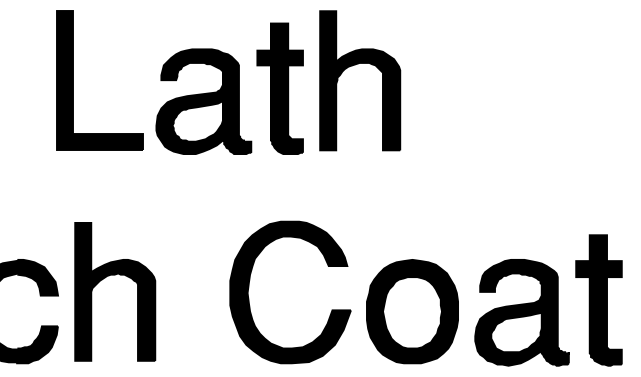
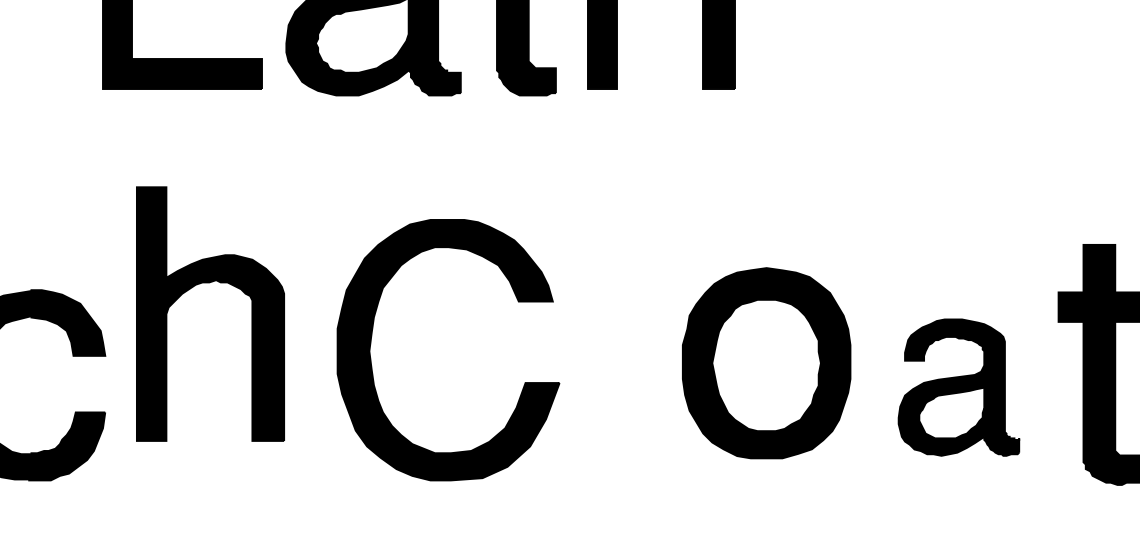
part: (115, 275) -> (211, 283), moved
part: (249, 287) -> (372, 340), moved
part: (412, 311) -> (766, 363), moved
part: (521, 312) -> (957, 386), size x0.7

